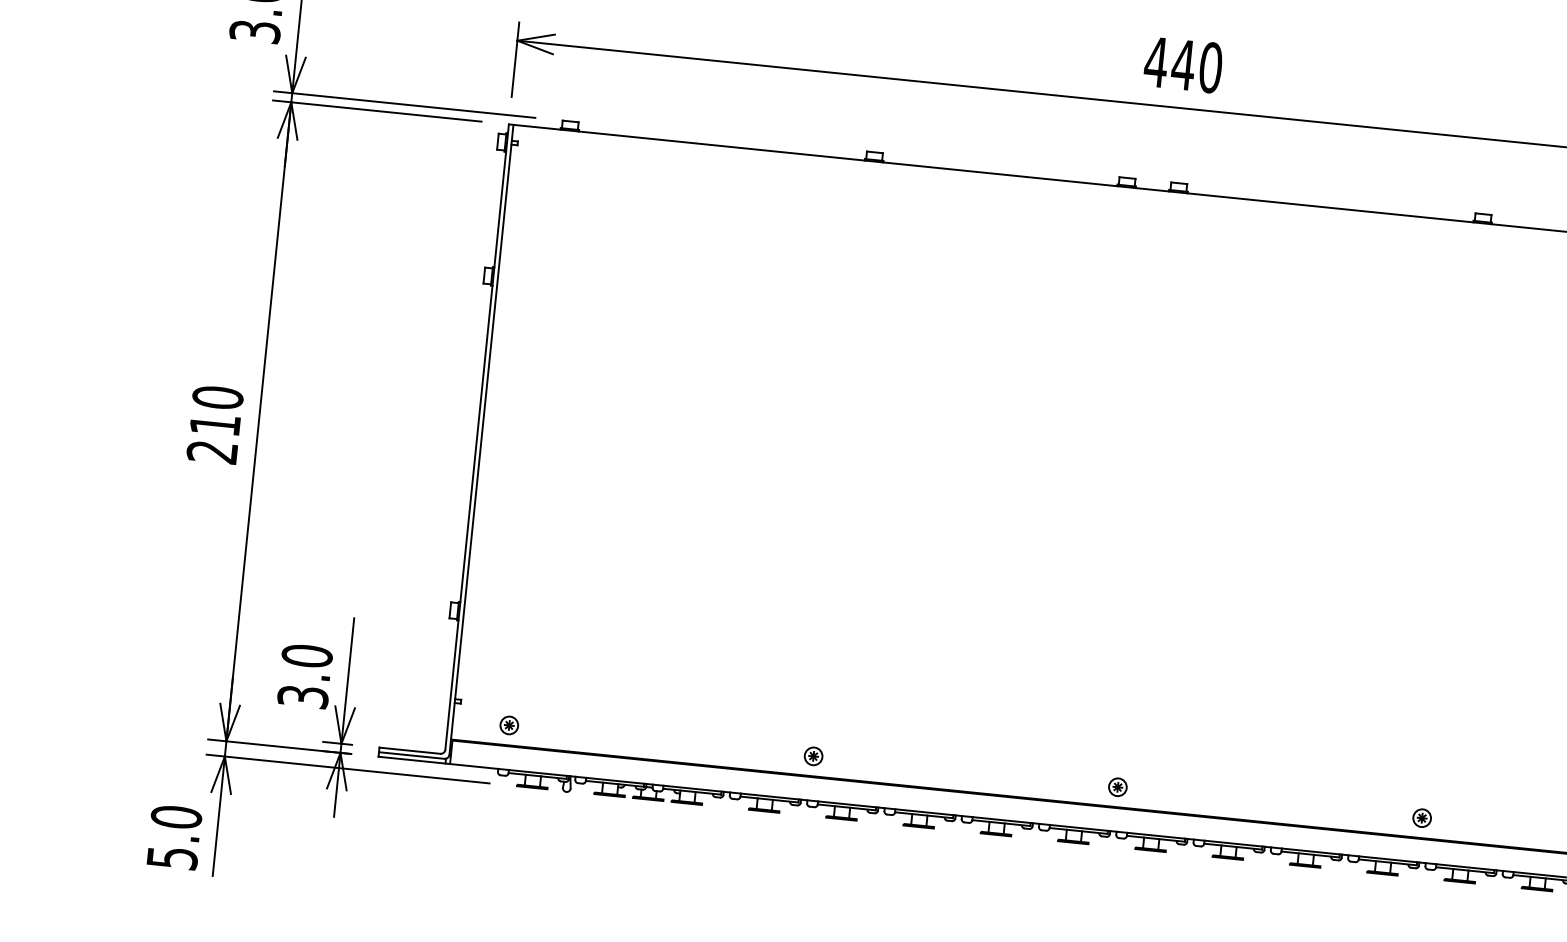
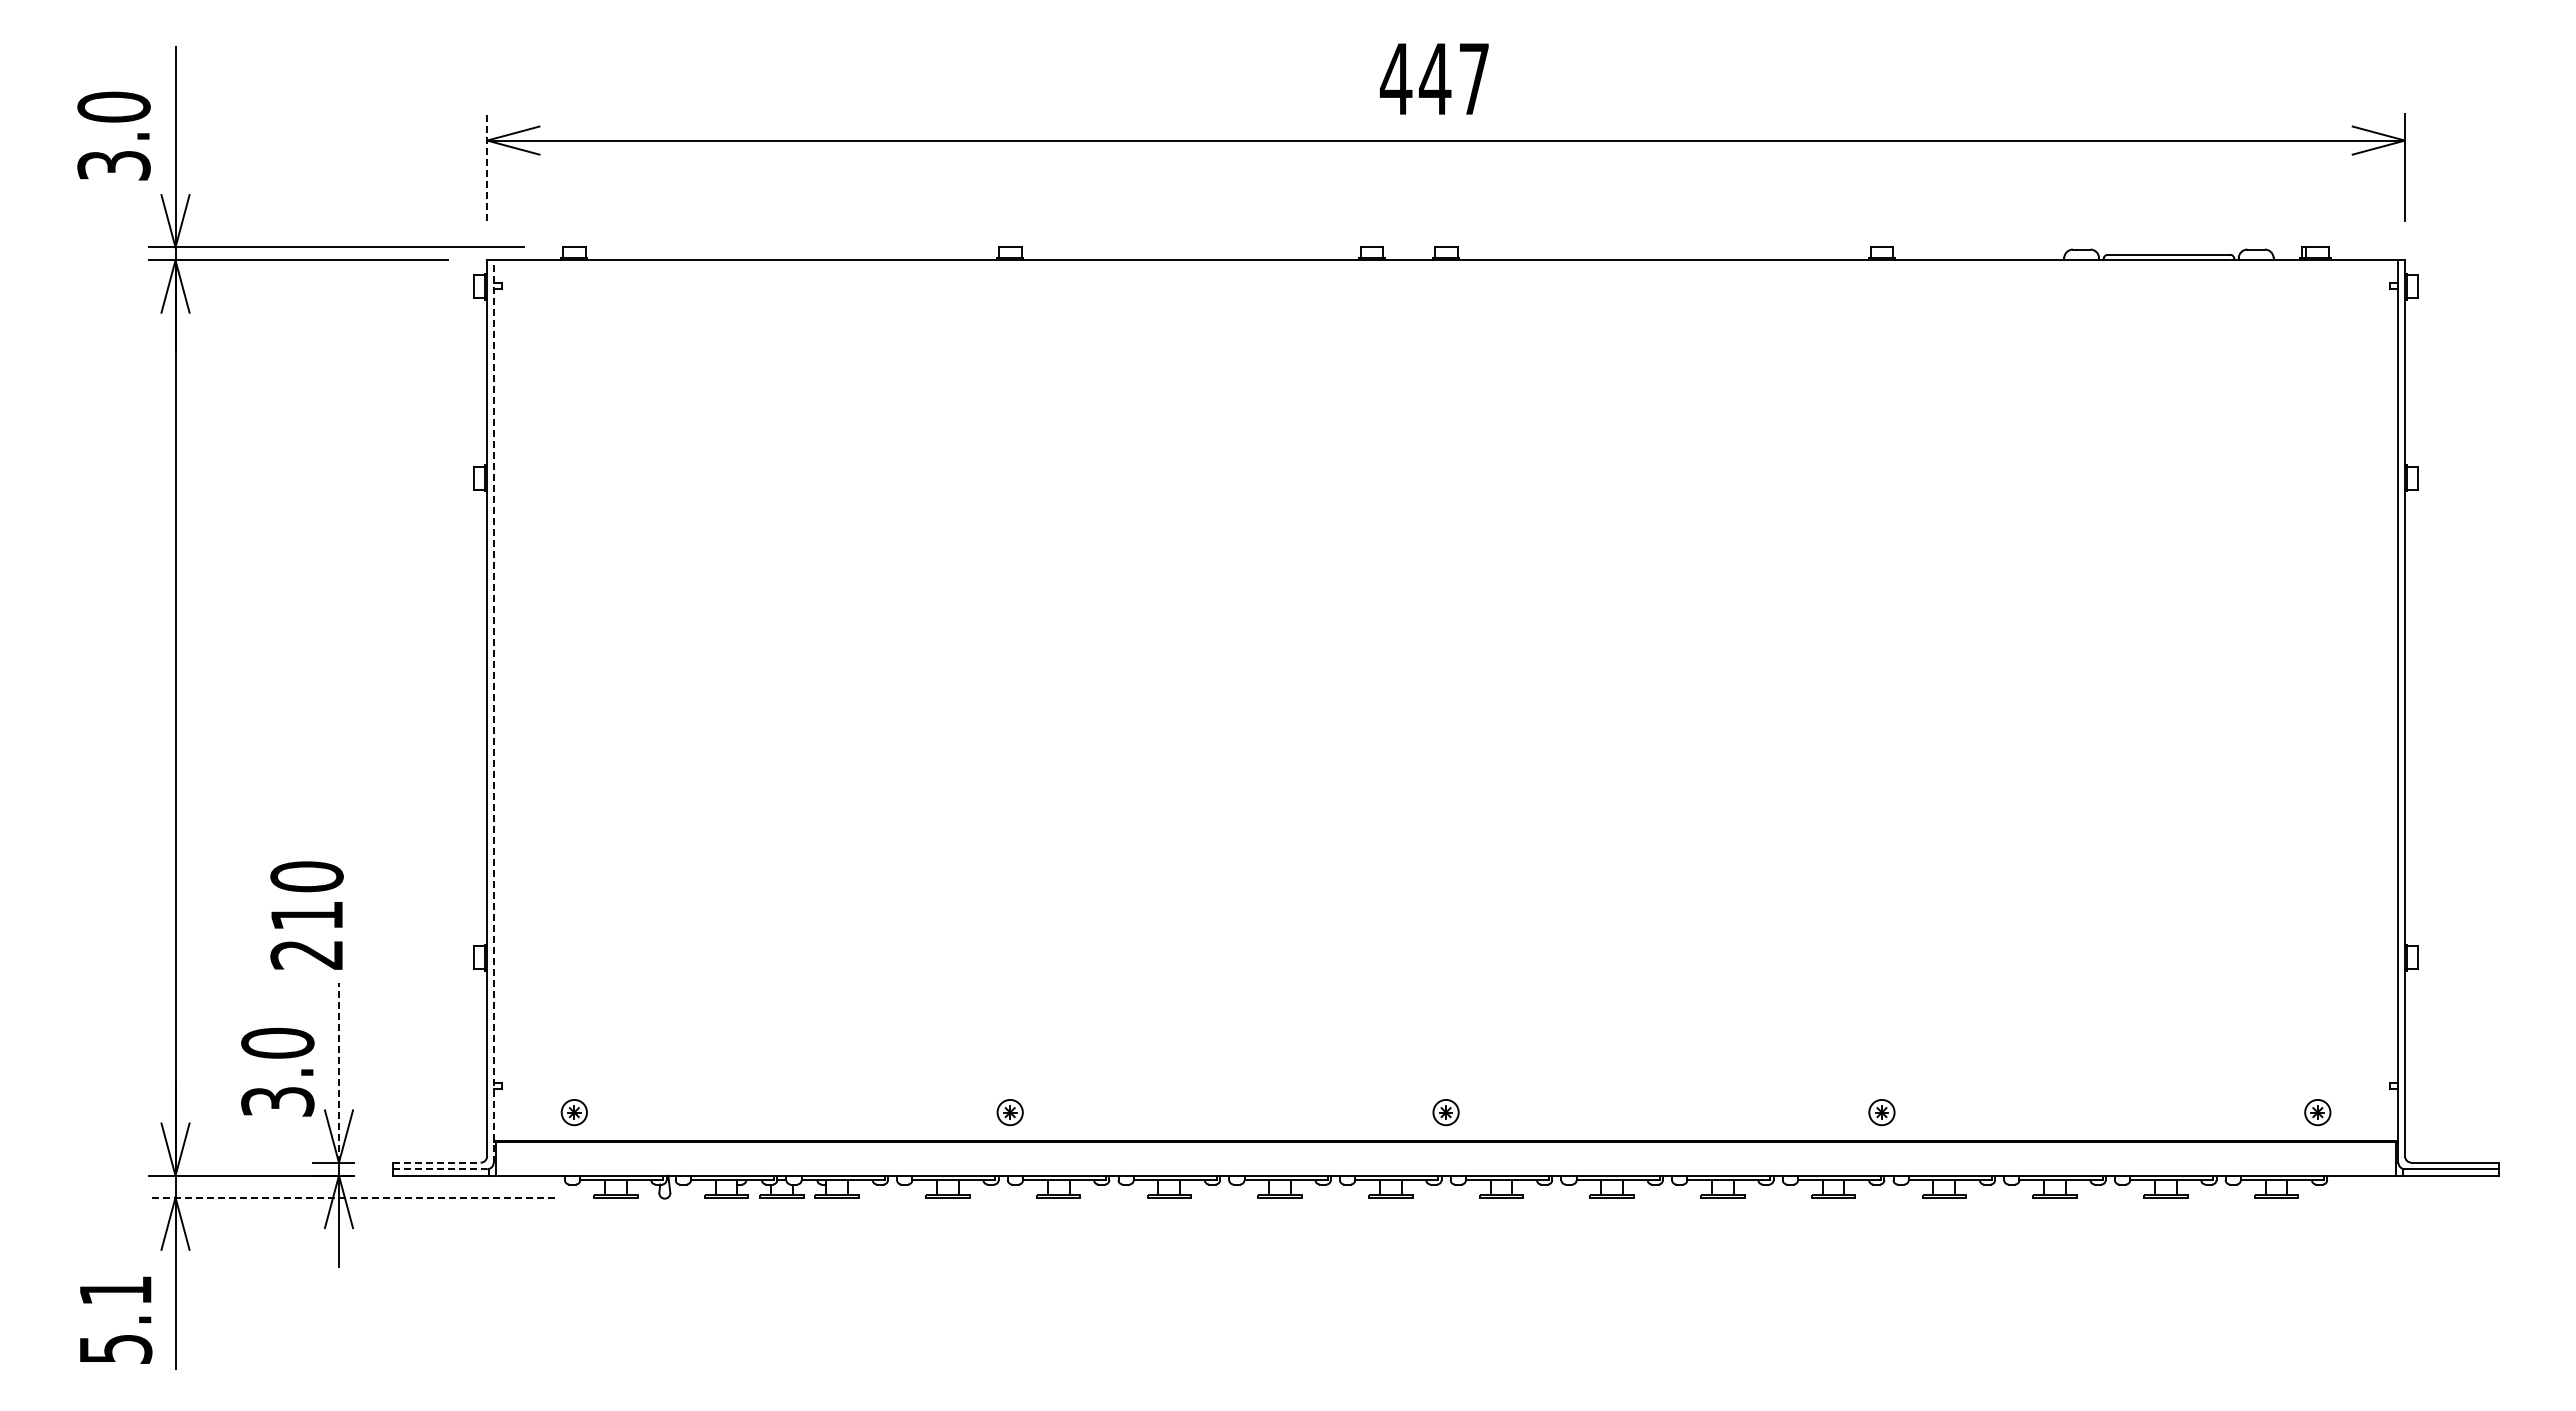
line: (515, 59) -> (487, 167), solid -> dashed
text: (1211, 67) -> (1474, 78), 440 -> 447
text: (214, 424) -> (306, 915), moved
line: (481, 439) -> (493, 711), solid -> dashed
line: (347, 680) -> (338, 1072), solid -> dashed
line: (410, 750) -> (437, 1162), solid -> dashed
line: (411, 755) -> (440, 1169), solid -> dashed
line: (348, 769) -> (352, 1197), solid -> dashed
text: (176, 817) -> (115, 1290), 5.0 -> 5.1

